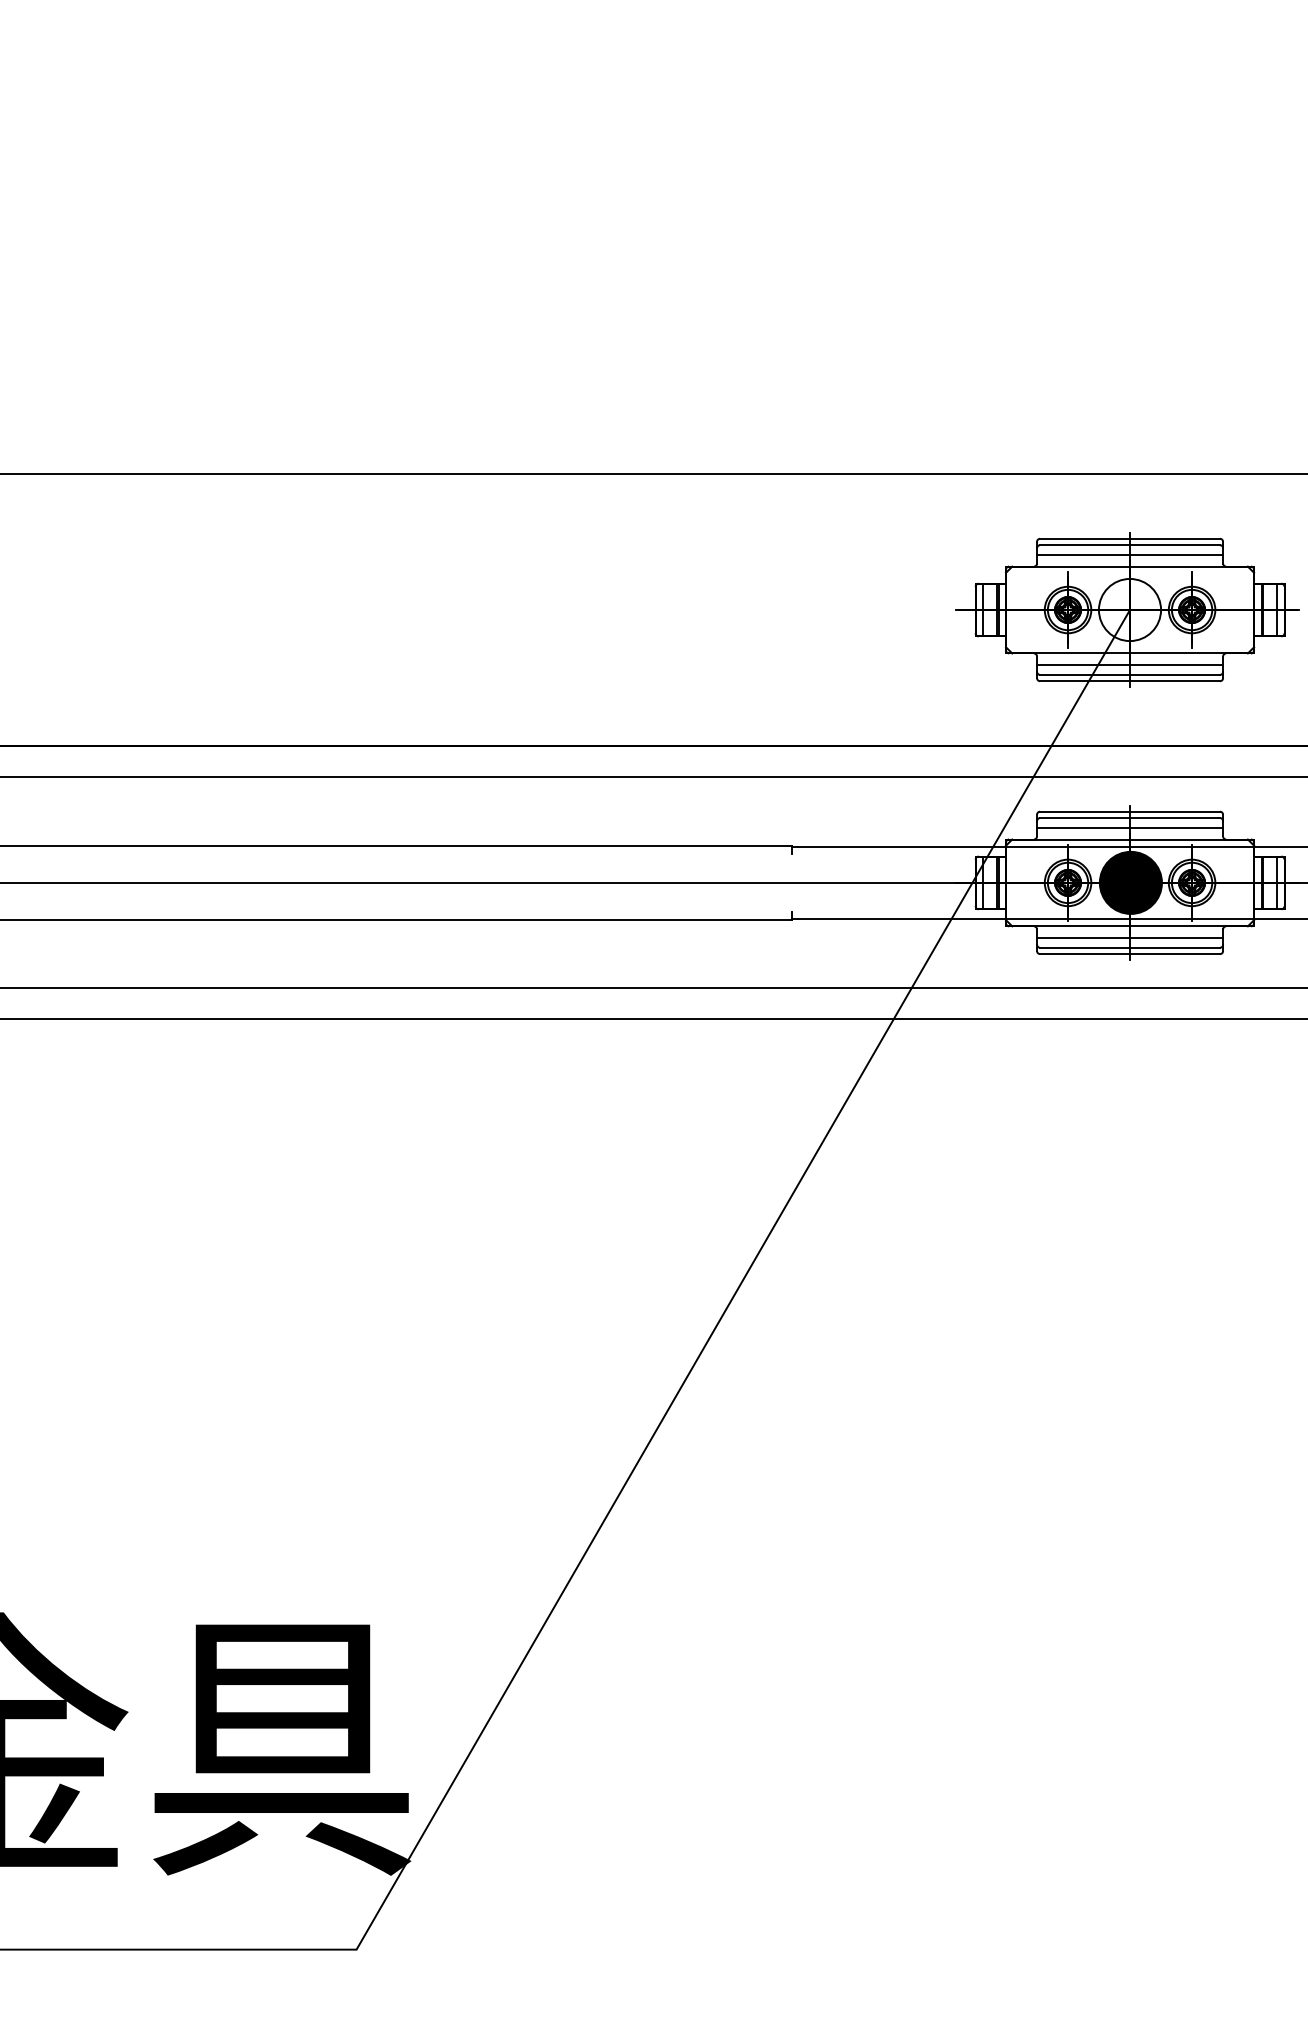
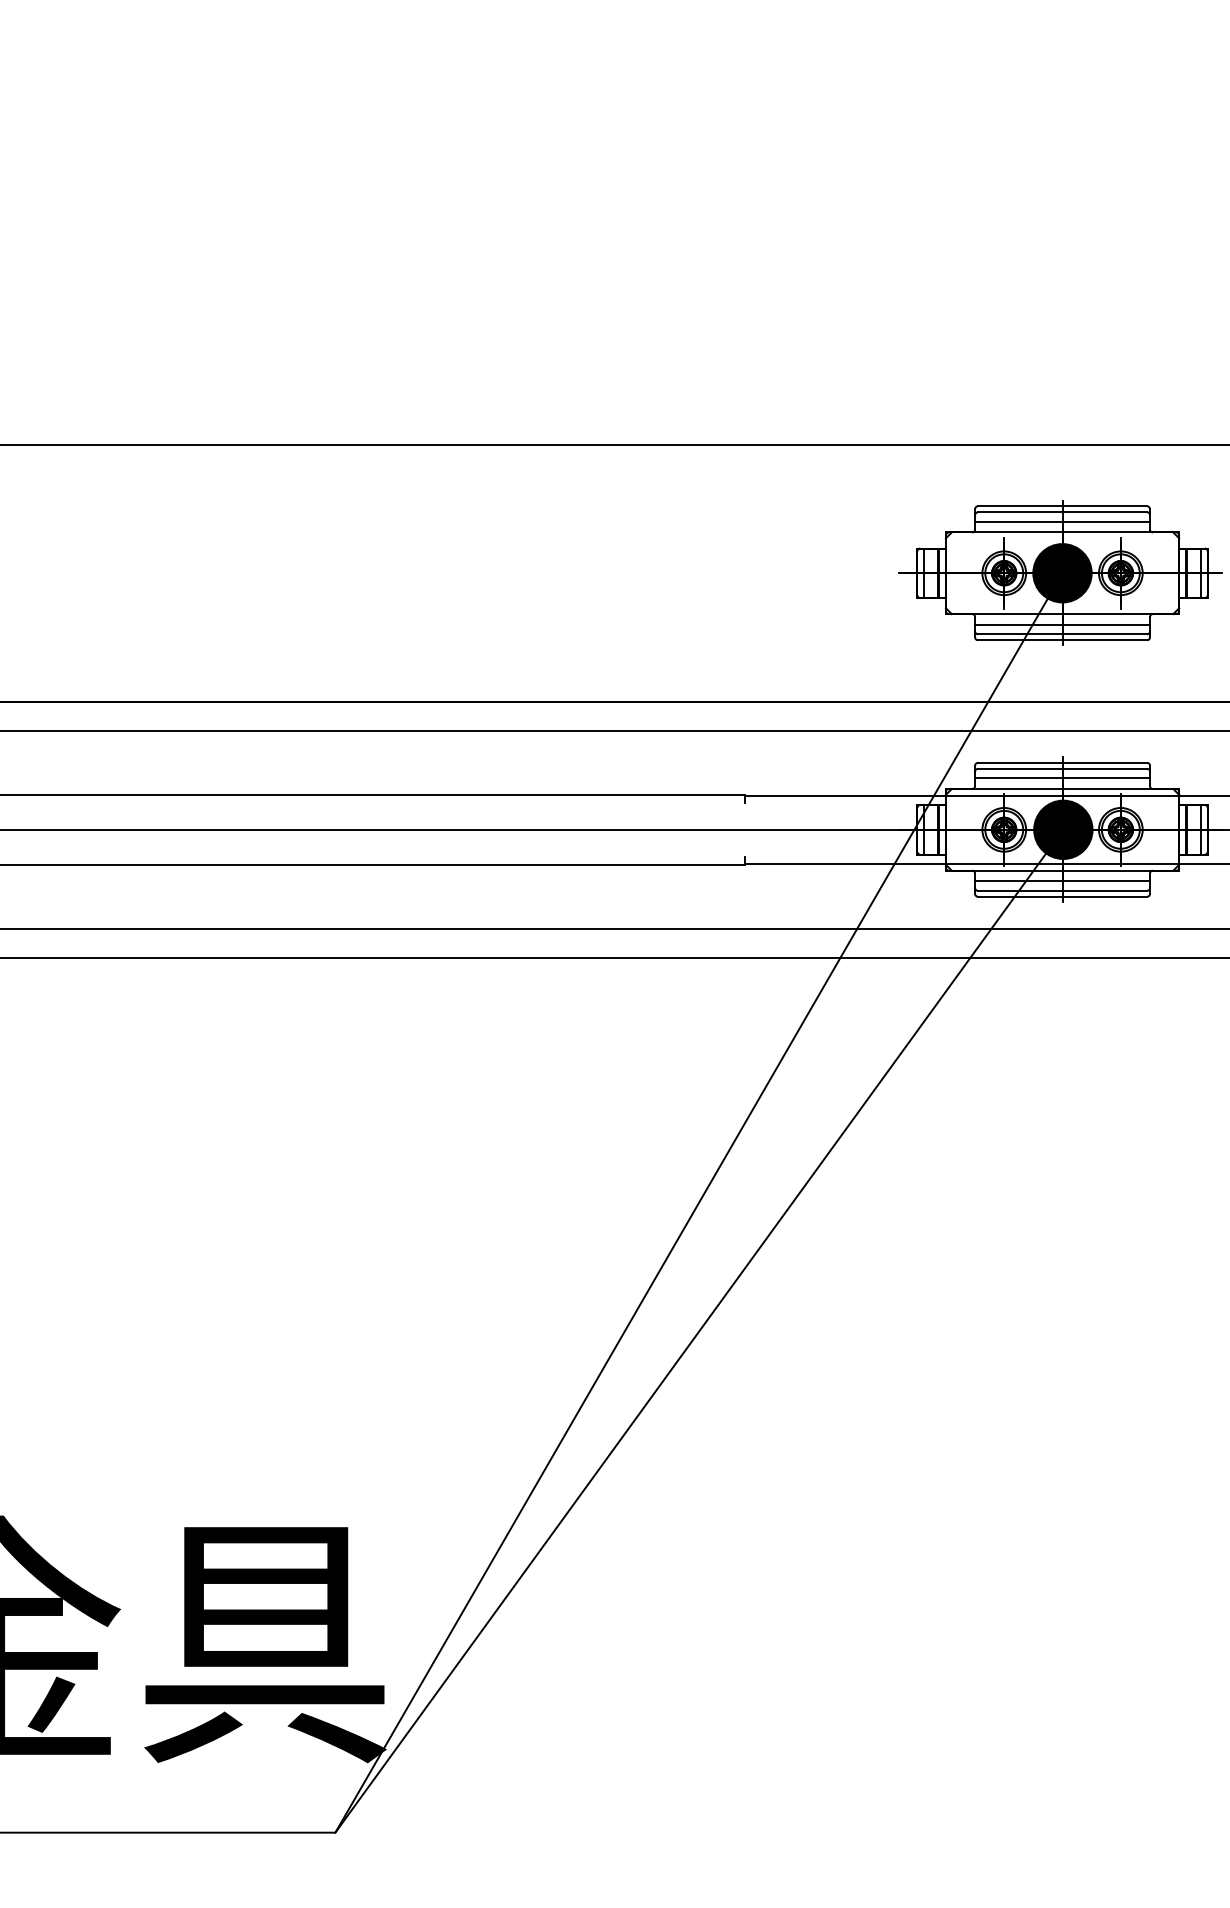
fill: (1130, 610) -> (1062, 573), added
line: (743, 1415) -> (699, 1330), added

